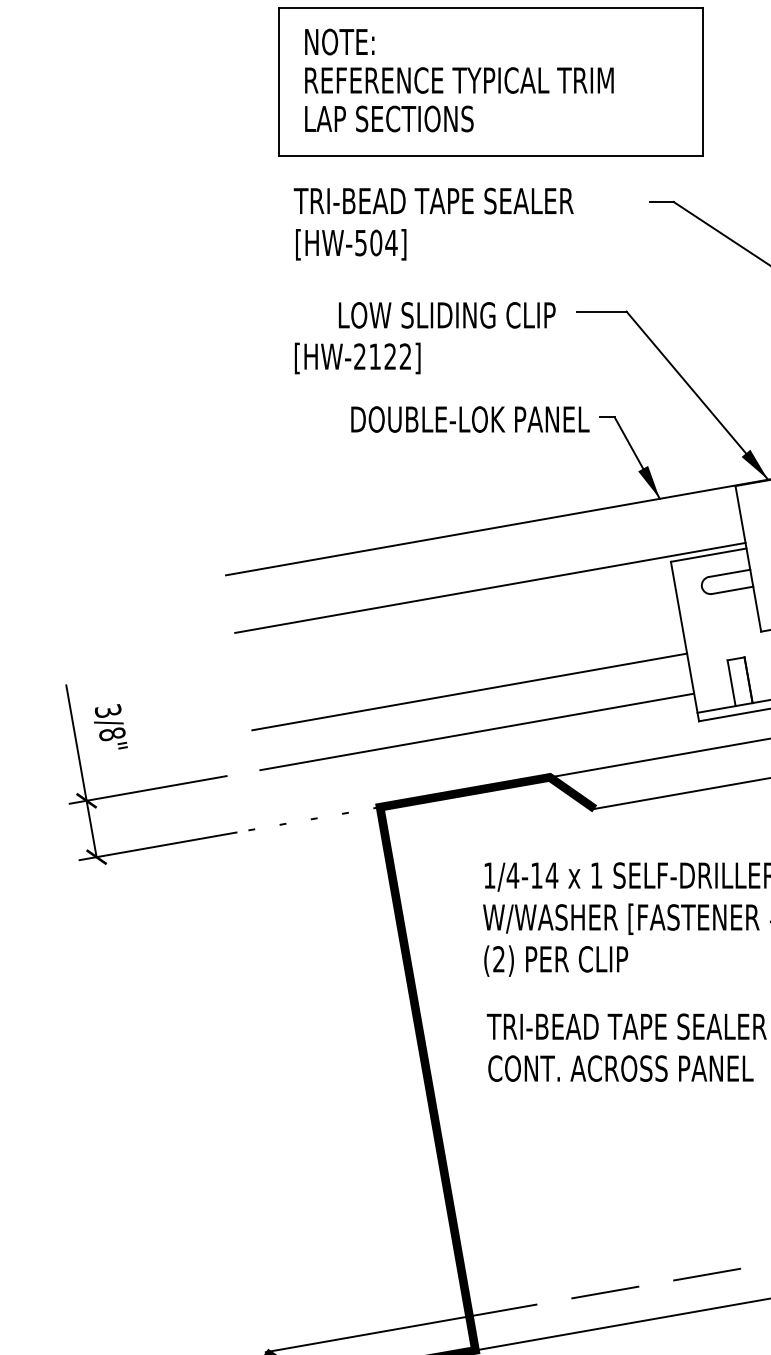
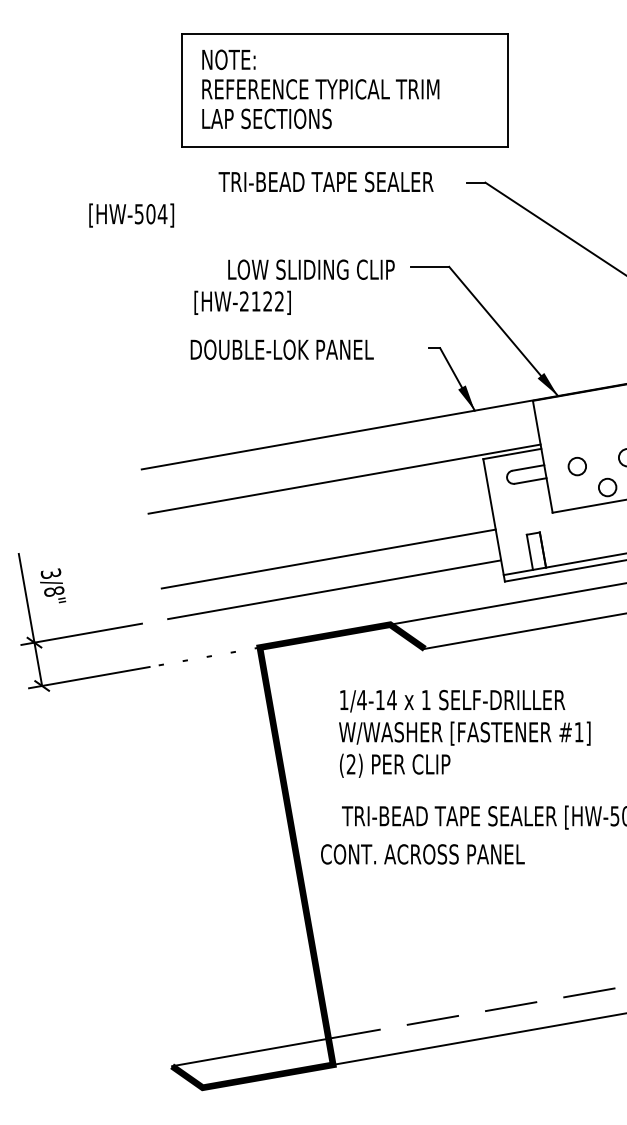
text: (432, 200) -> (325, 181), moved
text: (350, 244) -> (131, 215), moved
text: (469, 419) -> (281, 349), moved
text: (620, 1068) -> (422, 854), moved

